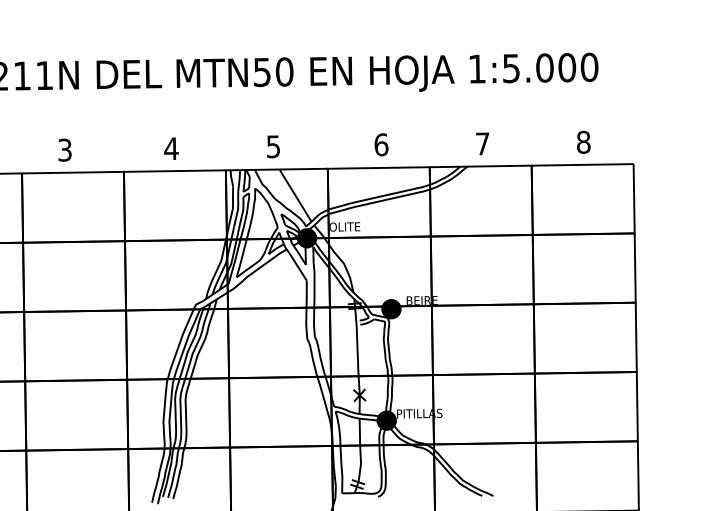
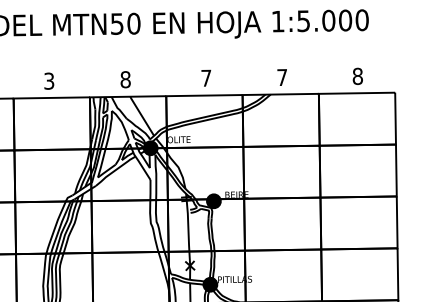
text: (381, 144) -> (206, 78), 6 -> 7
text: (273, 146) -> (125, 79), 5 -> 8
text: (171, 148) -> (49, 81), 4 -> 3

